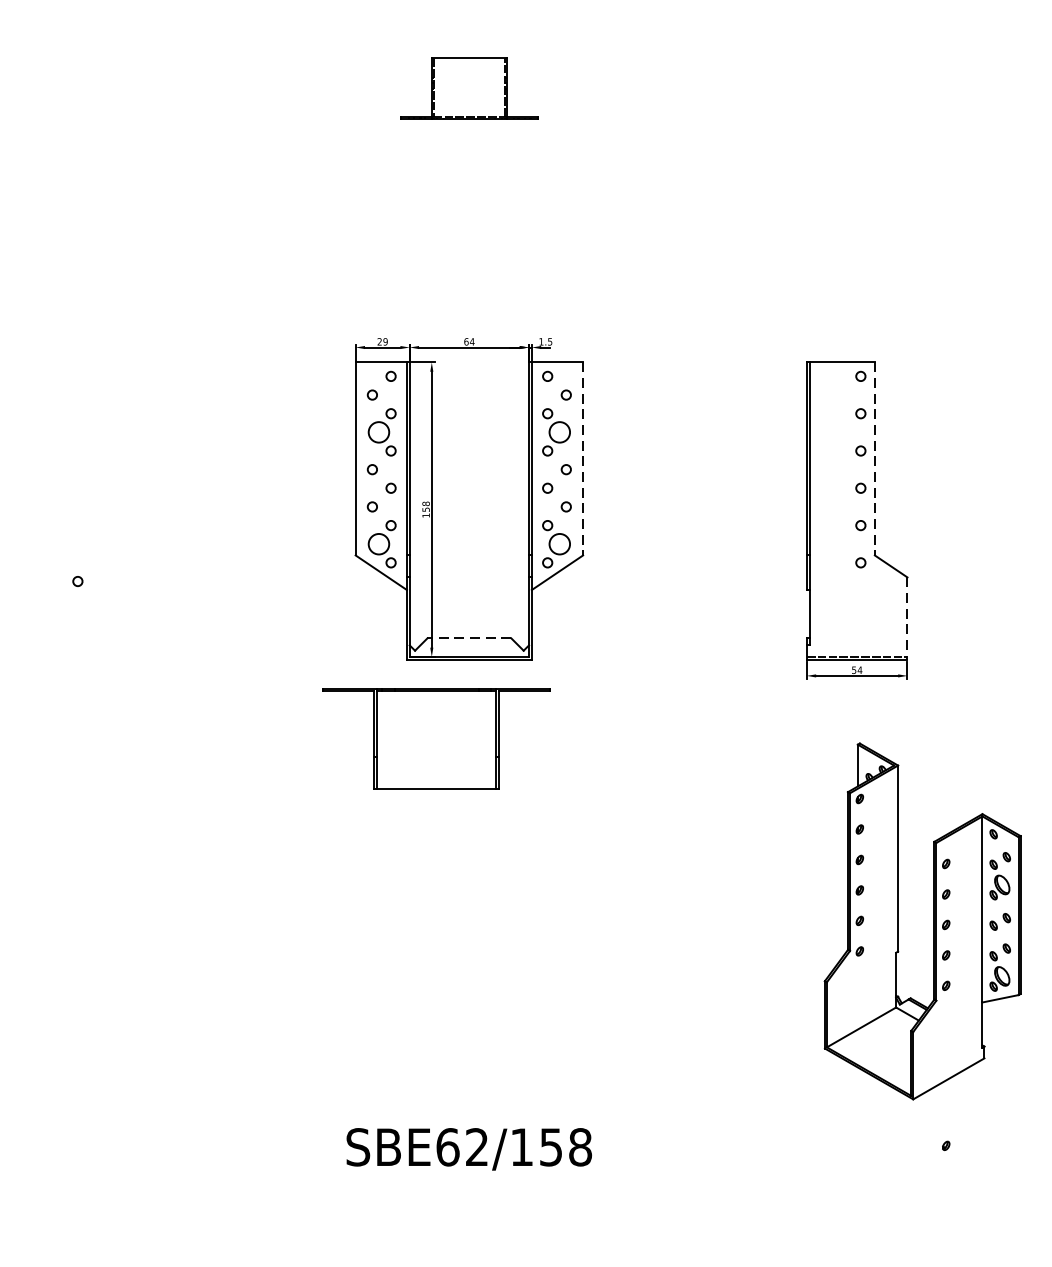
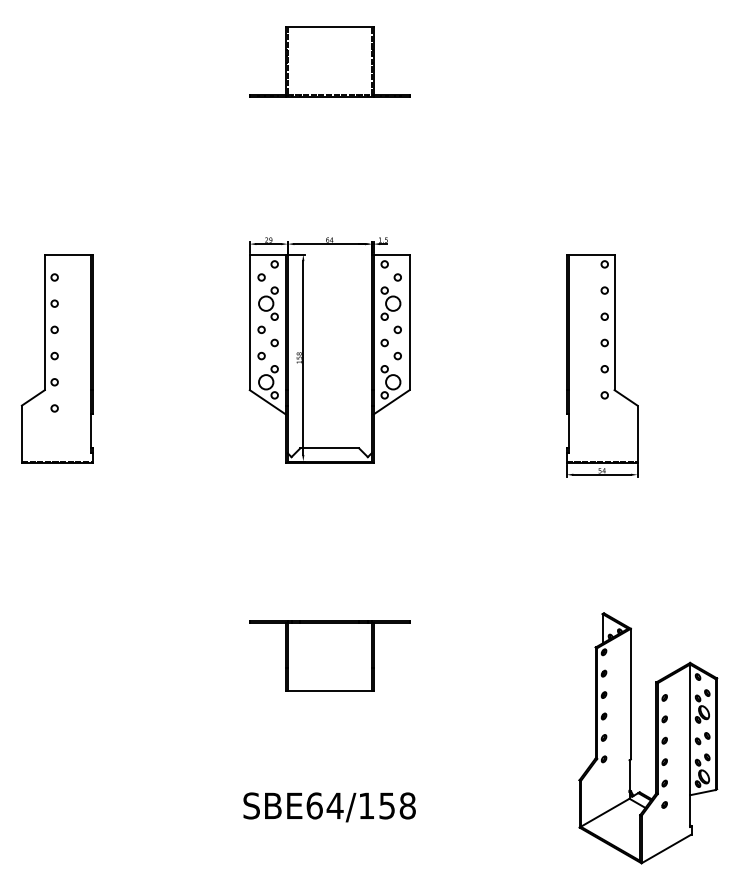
part: (469, 87) -> (329, 61), size x1.67
line: (582, 459) -> (409, 322), dashed -> solid
line: (874, 459) -> (614, 322), dashed -> solid
part: (80, 510) -> (56, 358), added
line: (907, 618) -> (637, 434), dashed -> solid
line: (469, 638) -> (329, 448), dashed -> solid
part: (436, 738) -> (329, 655), moved
part: (933, 921) -> (655, 738), moved
text: (476, 1146) -> (334, 805), SBE62/158 -> SBE64/158

